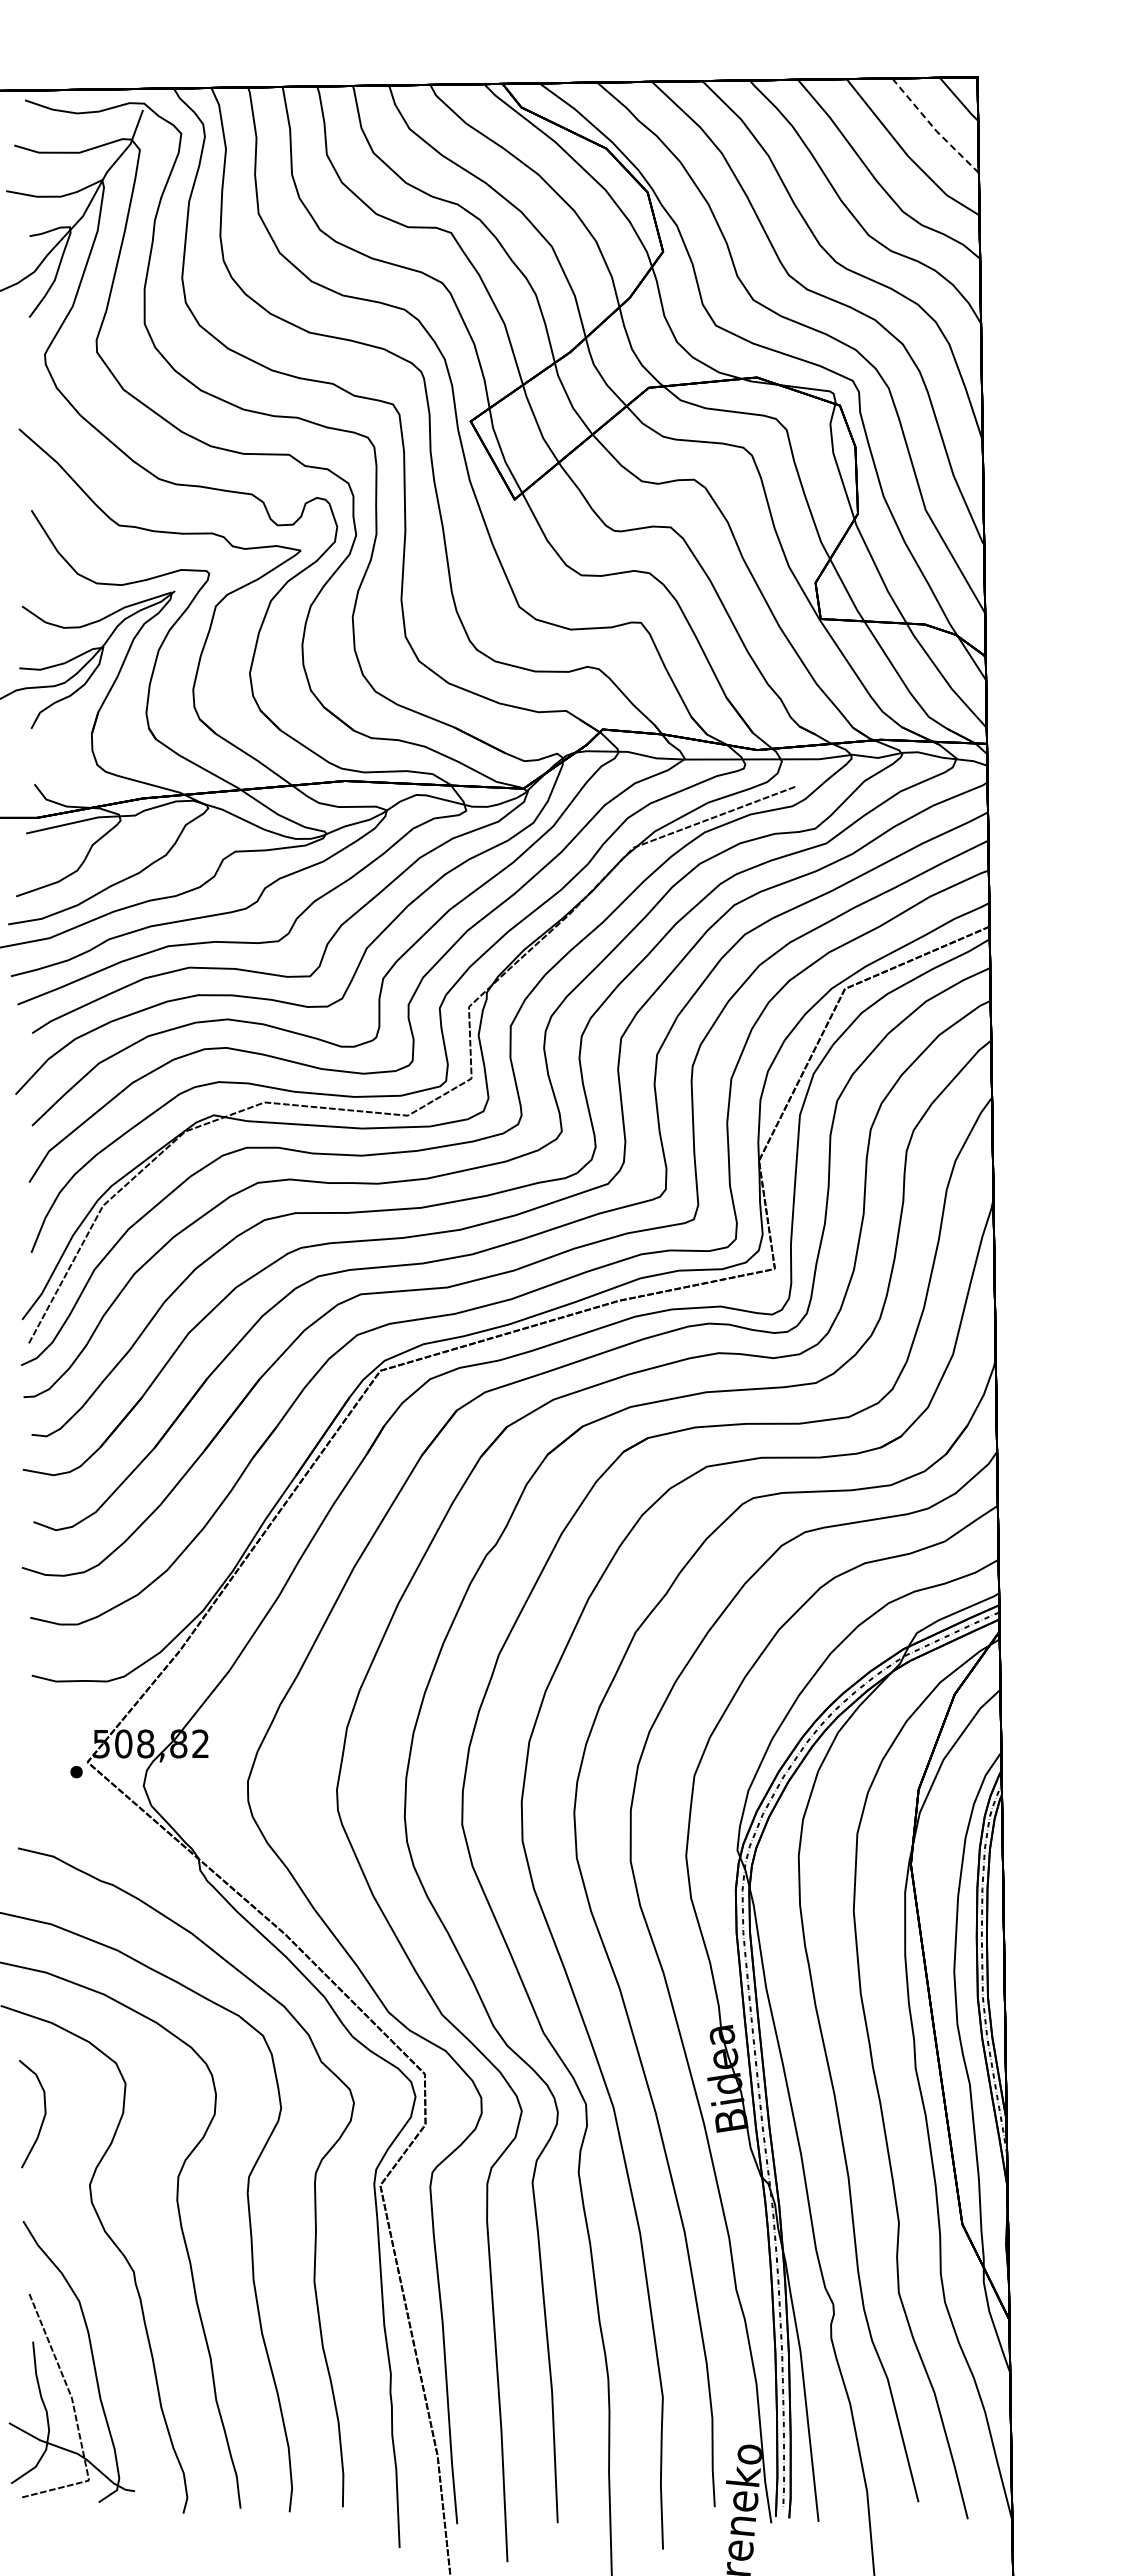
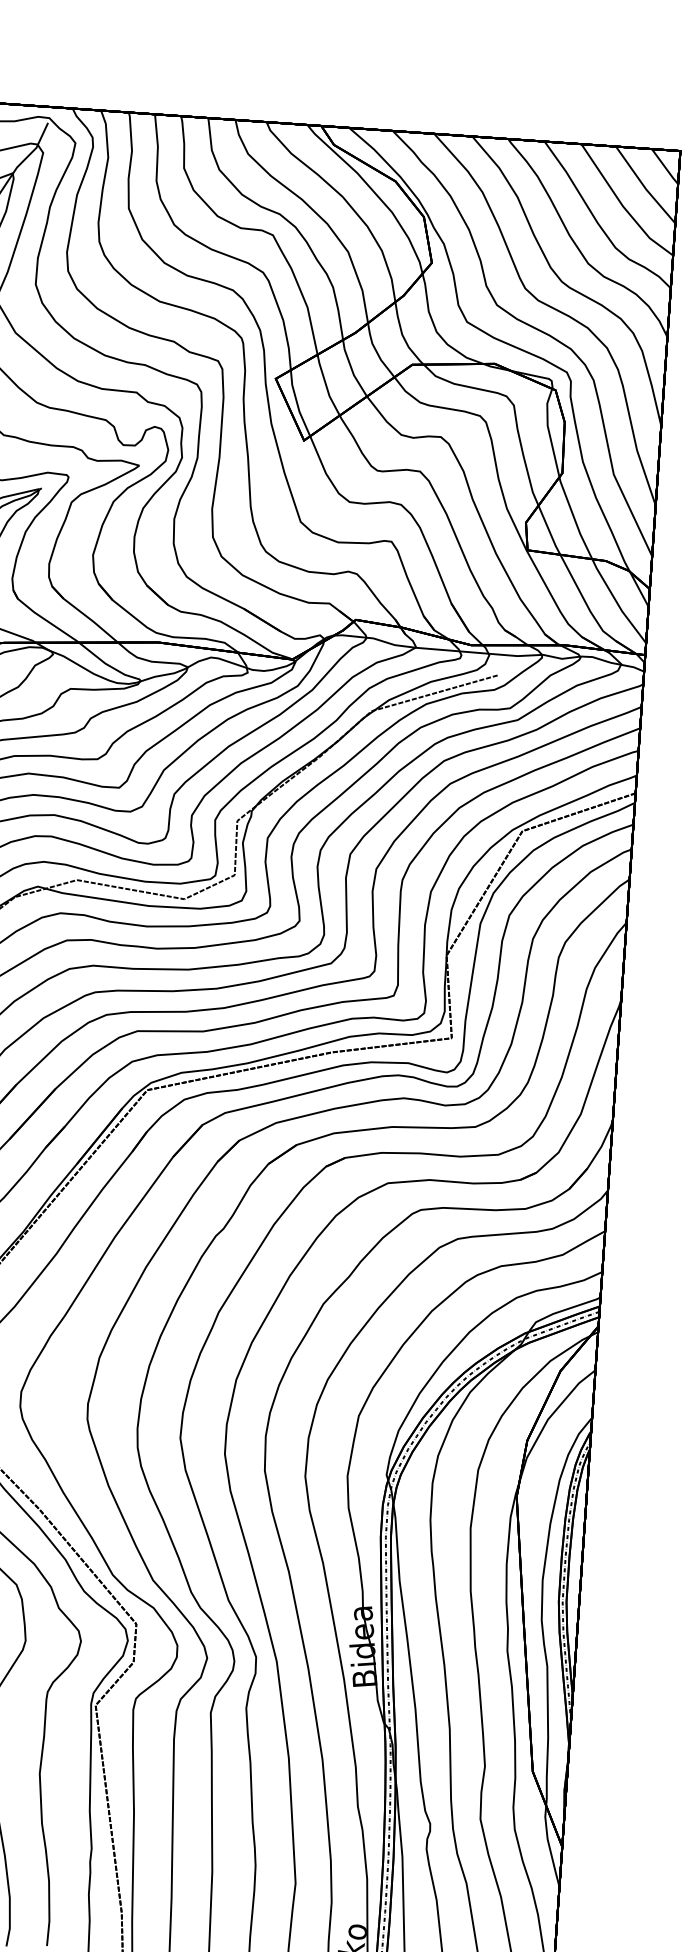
line: (933, 127) -> (643, 186), dashed -> solid

